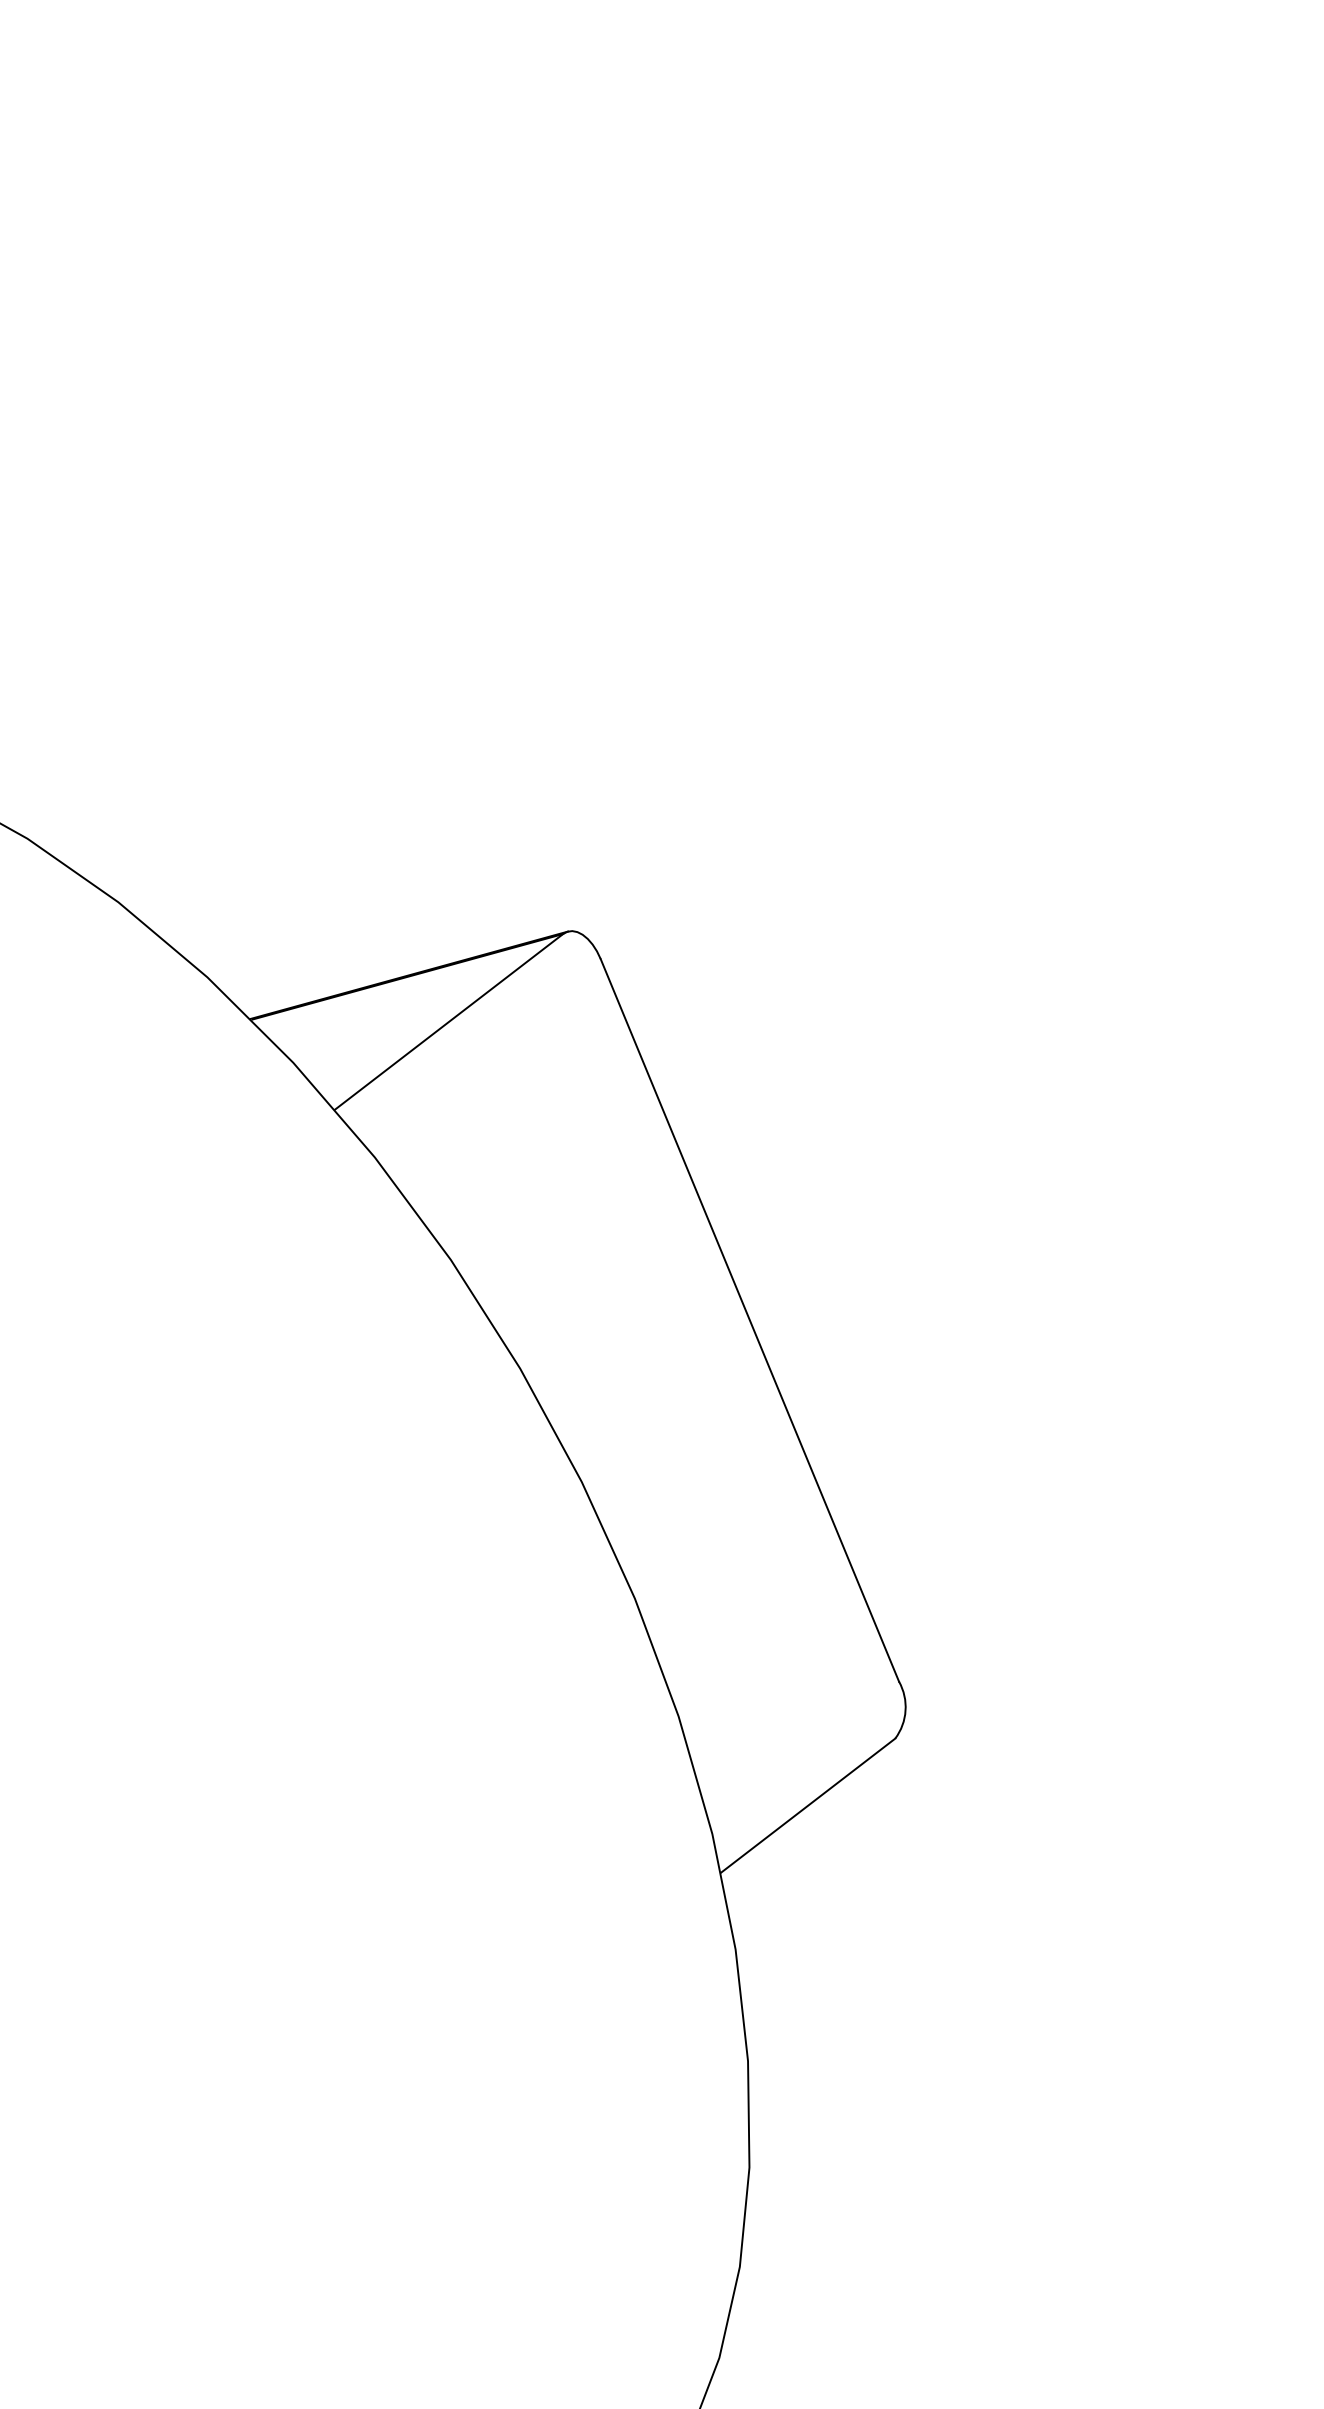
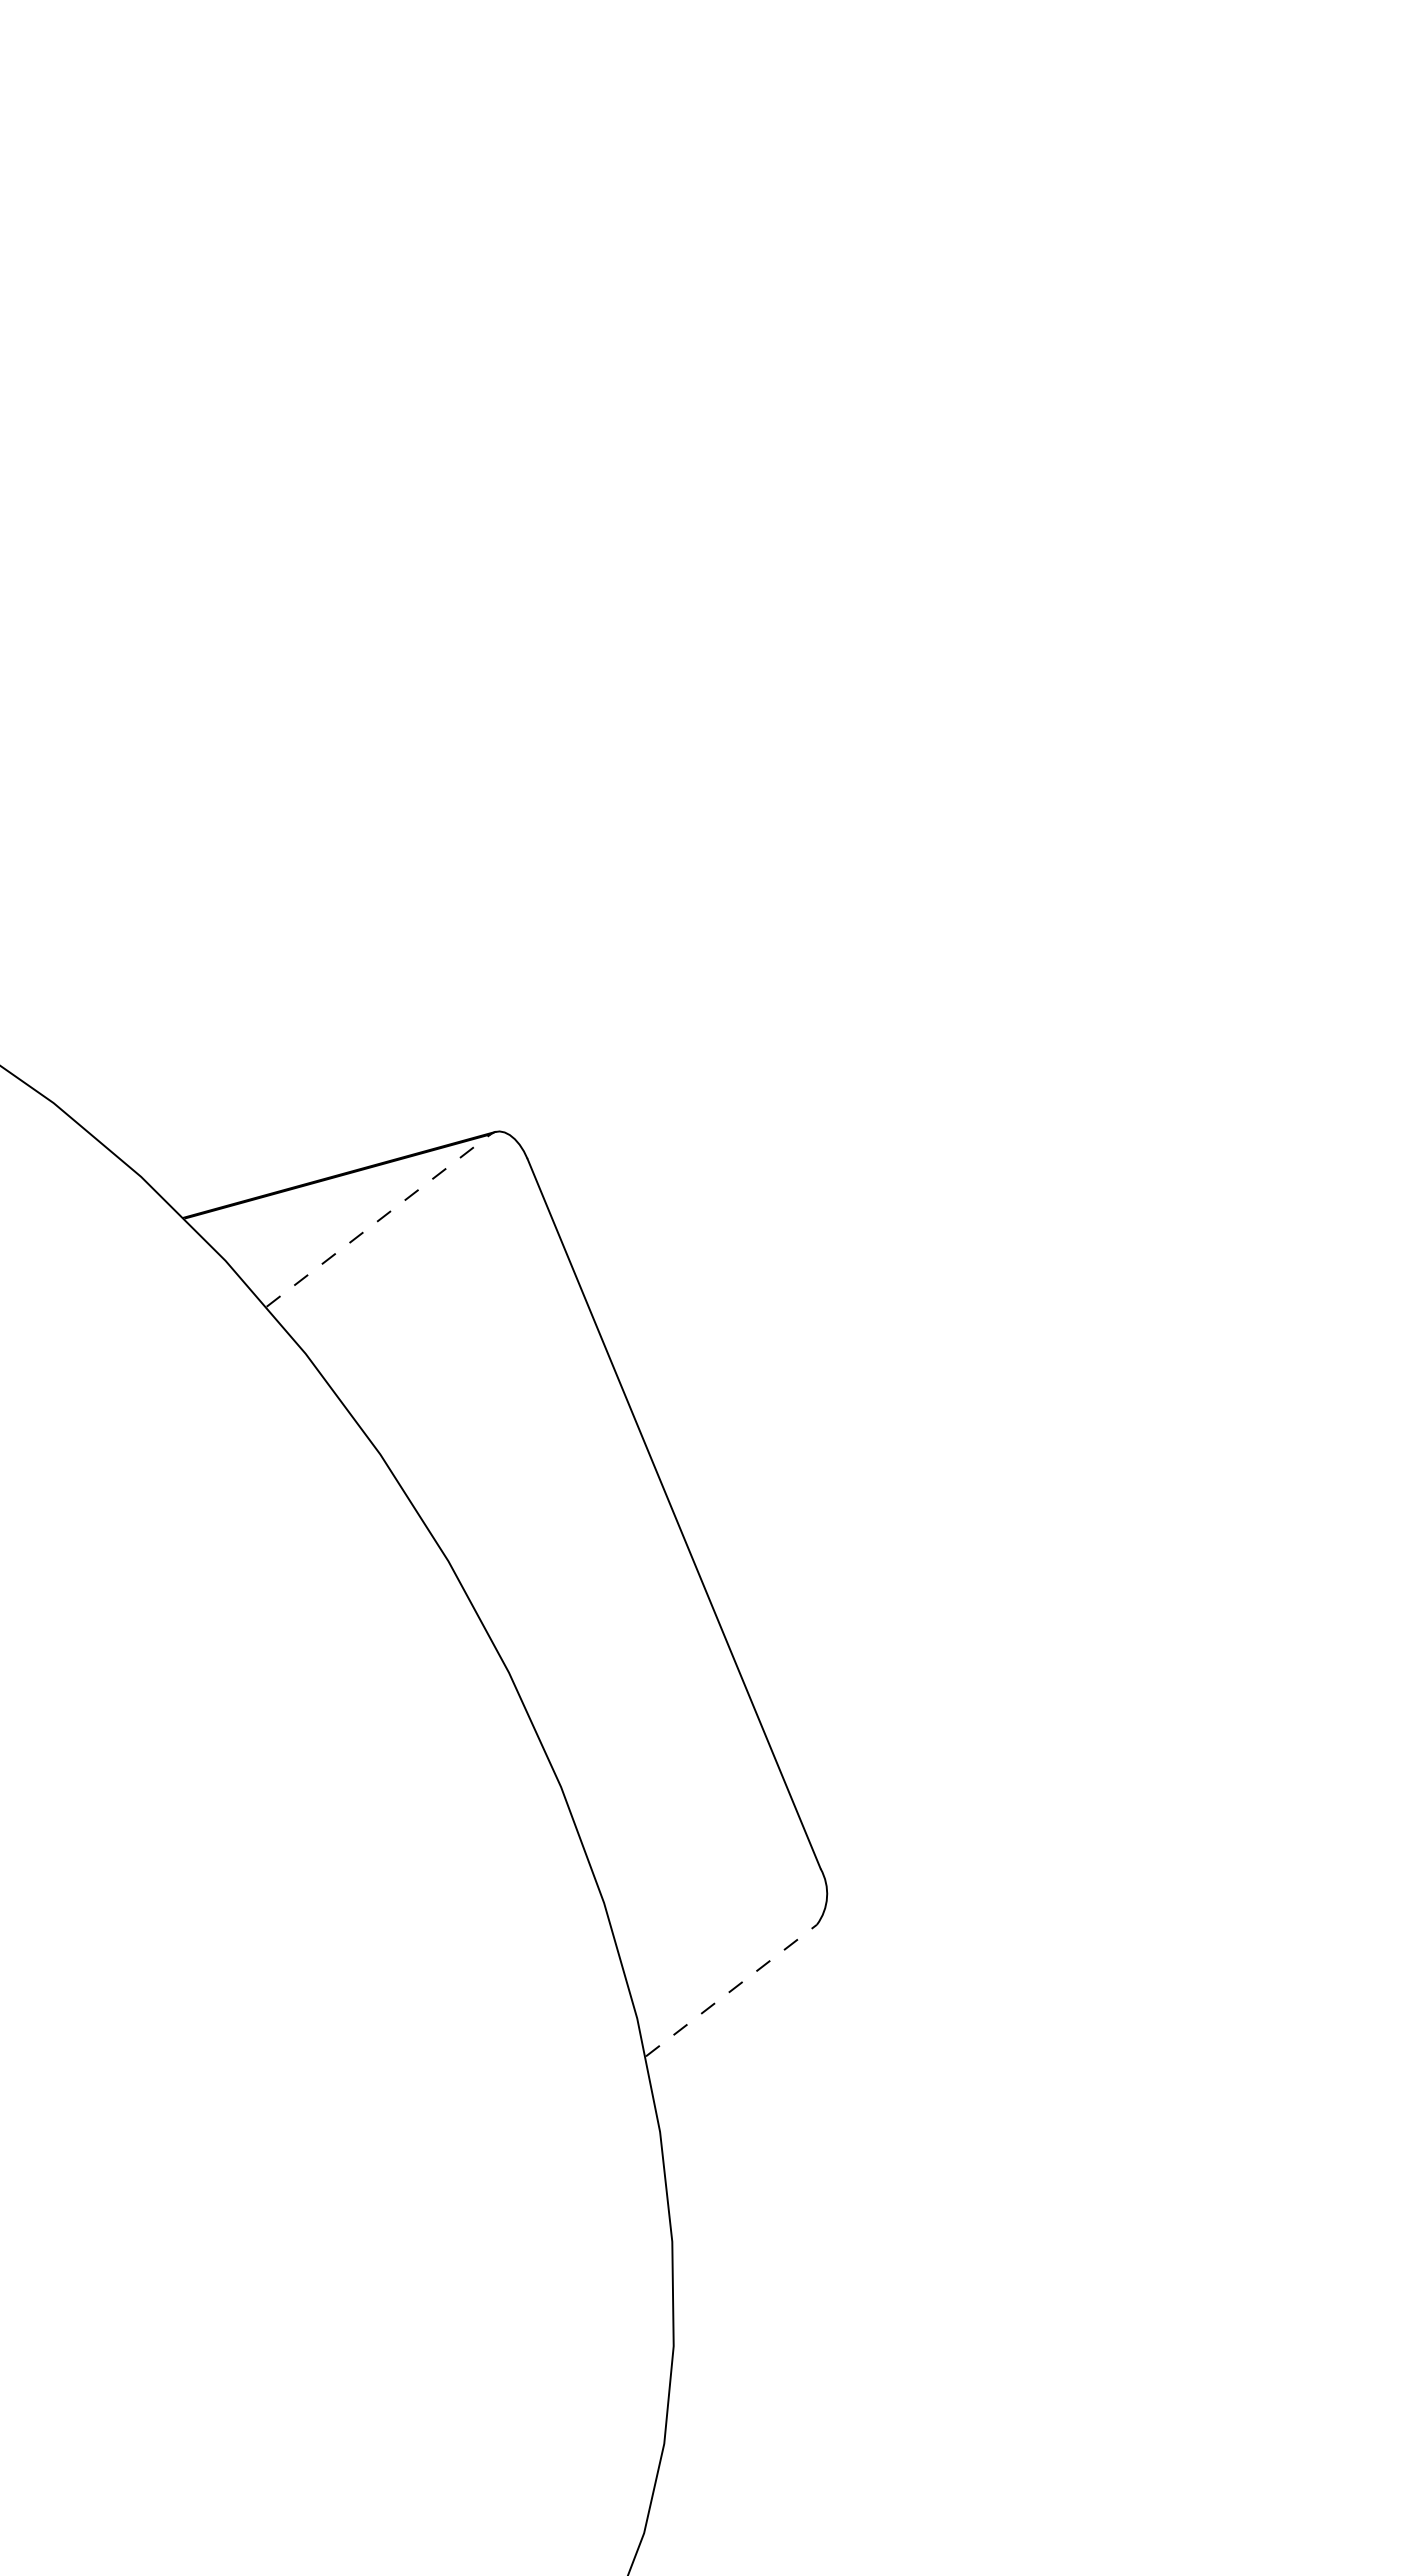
line: (449, 1021) -> (379, 1220), solid -> dashed
line: (808, 1805) -> (731, 1990), solid -> dashed

